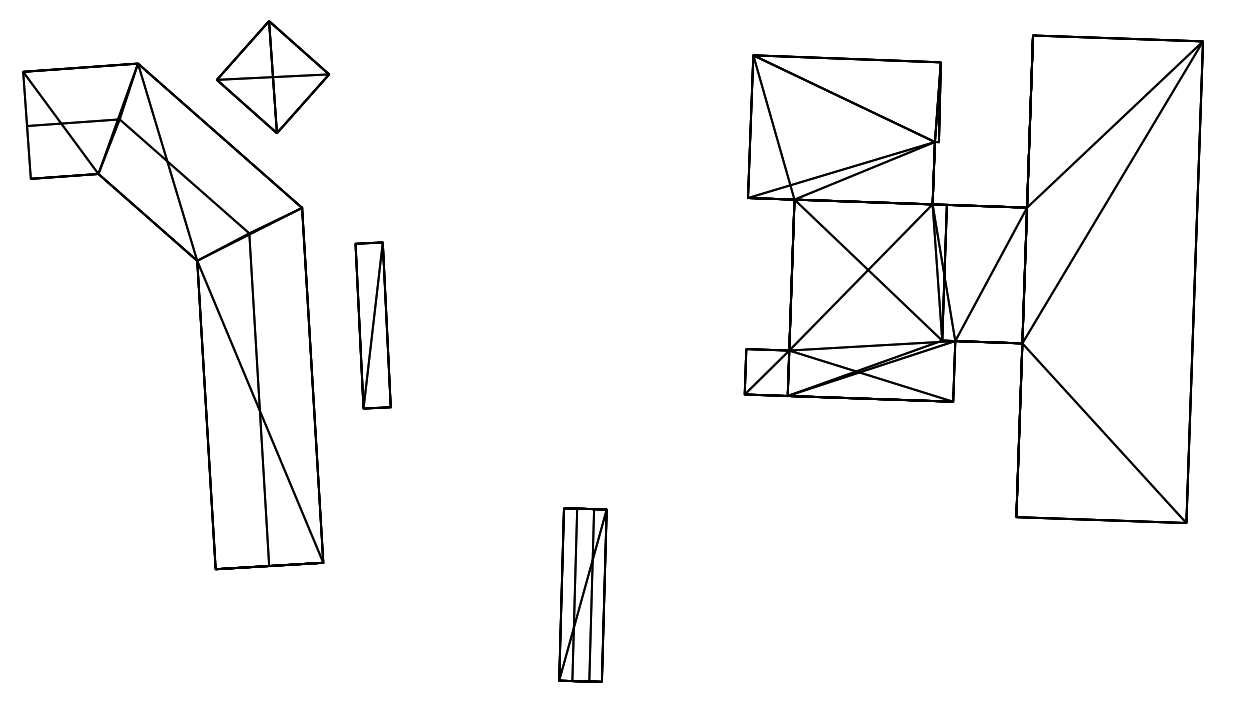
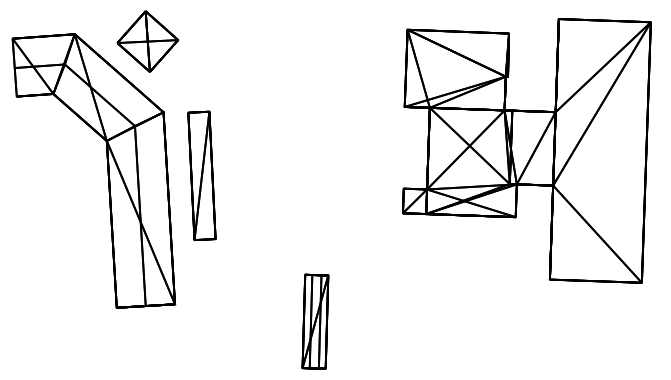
part: (372, 324) -> (201, 175), size x1.43

